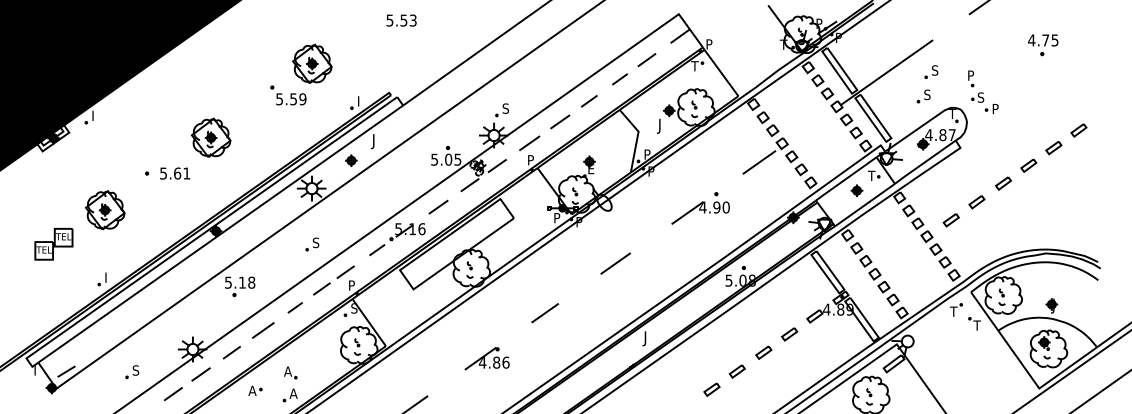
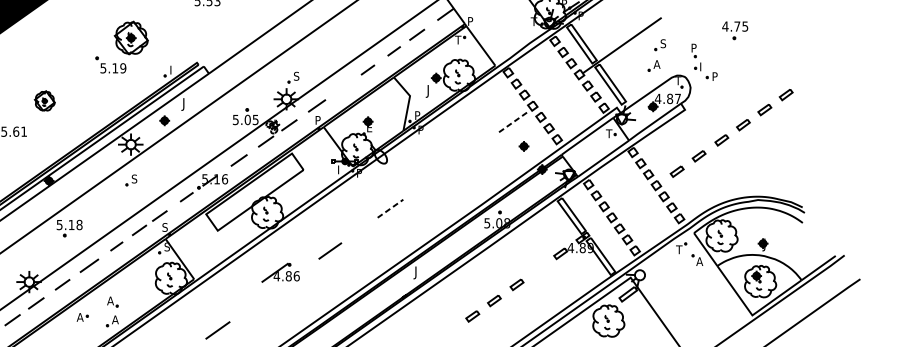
part: (1043, 45) -> (735, 30), moved
text: (927, 94) -> (656, 64), S -> A
text: (980, 97) -> (702, 66), S -> I
text: (293, 99) -> (115, 68), 5.59 -> 5.19
line: (560, 121) -> (343, 87), removed
part: (210, 137) -> (44, 100), size x0.6
line: (759, 162) -> (513, 122), solid -> dashed
part: (856, 190) -> (523, 146), moved
part: (700, 208) -> (462, 161), removed
text: (557, 216) -> (340, 168), P -> I
part: (312, 244) -> (131, 180), moved
line: (616, 263) -> (391, 208), solid -> dashed
text: (351, 285) -> (164, 227), P -> S
text: (977, 325) -> (699, 261), T -> A
part: (789, 334) -> (538, 269), removed
part: (486, 358) -> (280, 272), moved

